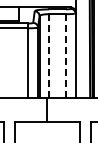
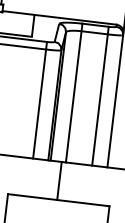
line: (49, 53) -> (74, 93), dashed -> solid
line: (65, 53) -> (99, 96), dashed -> solid

